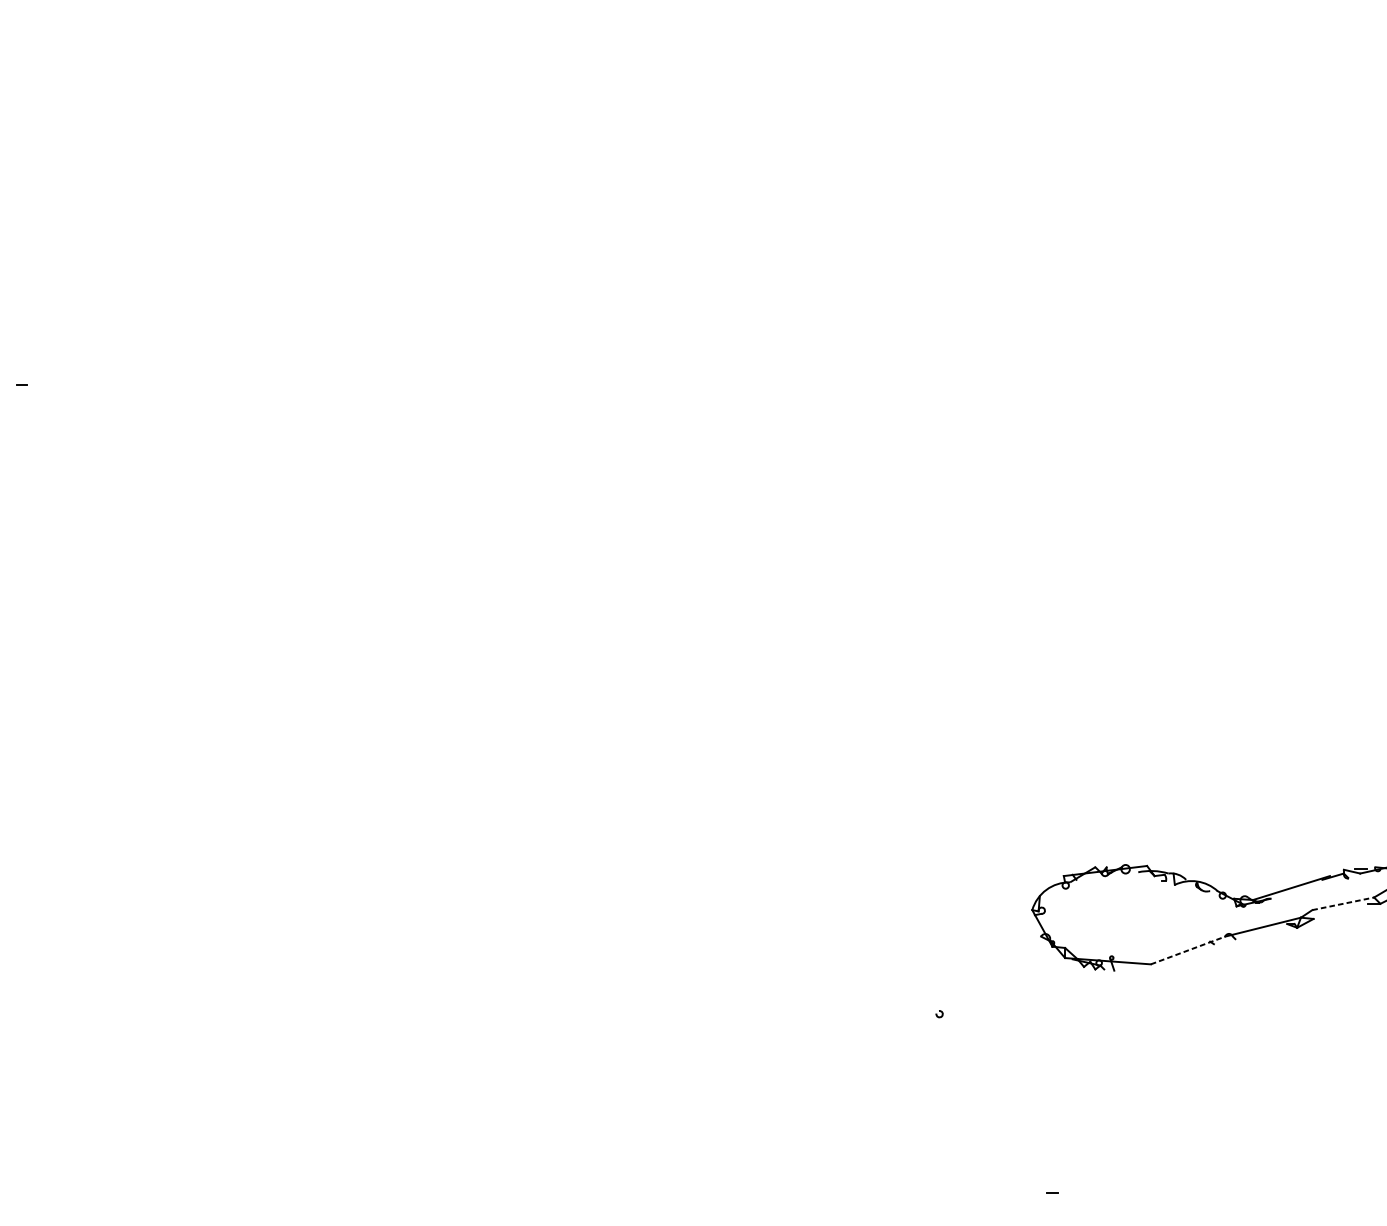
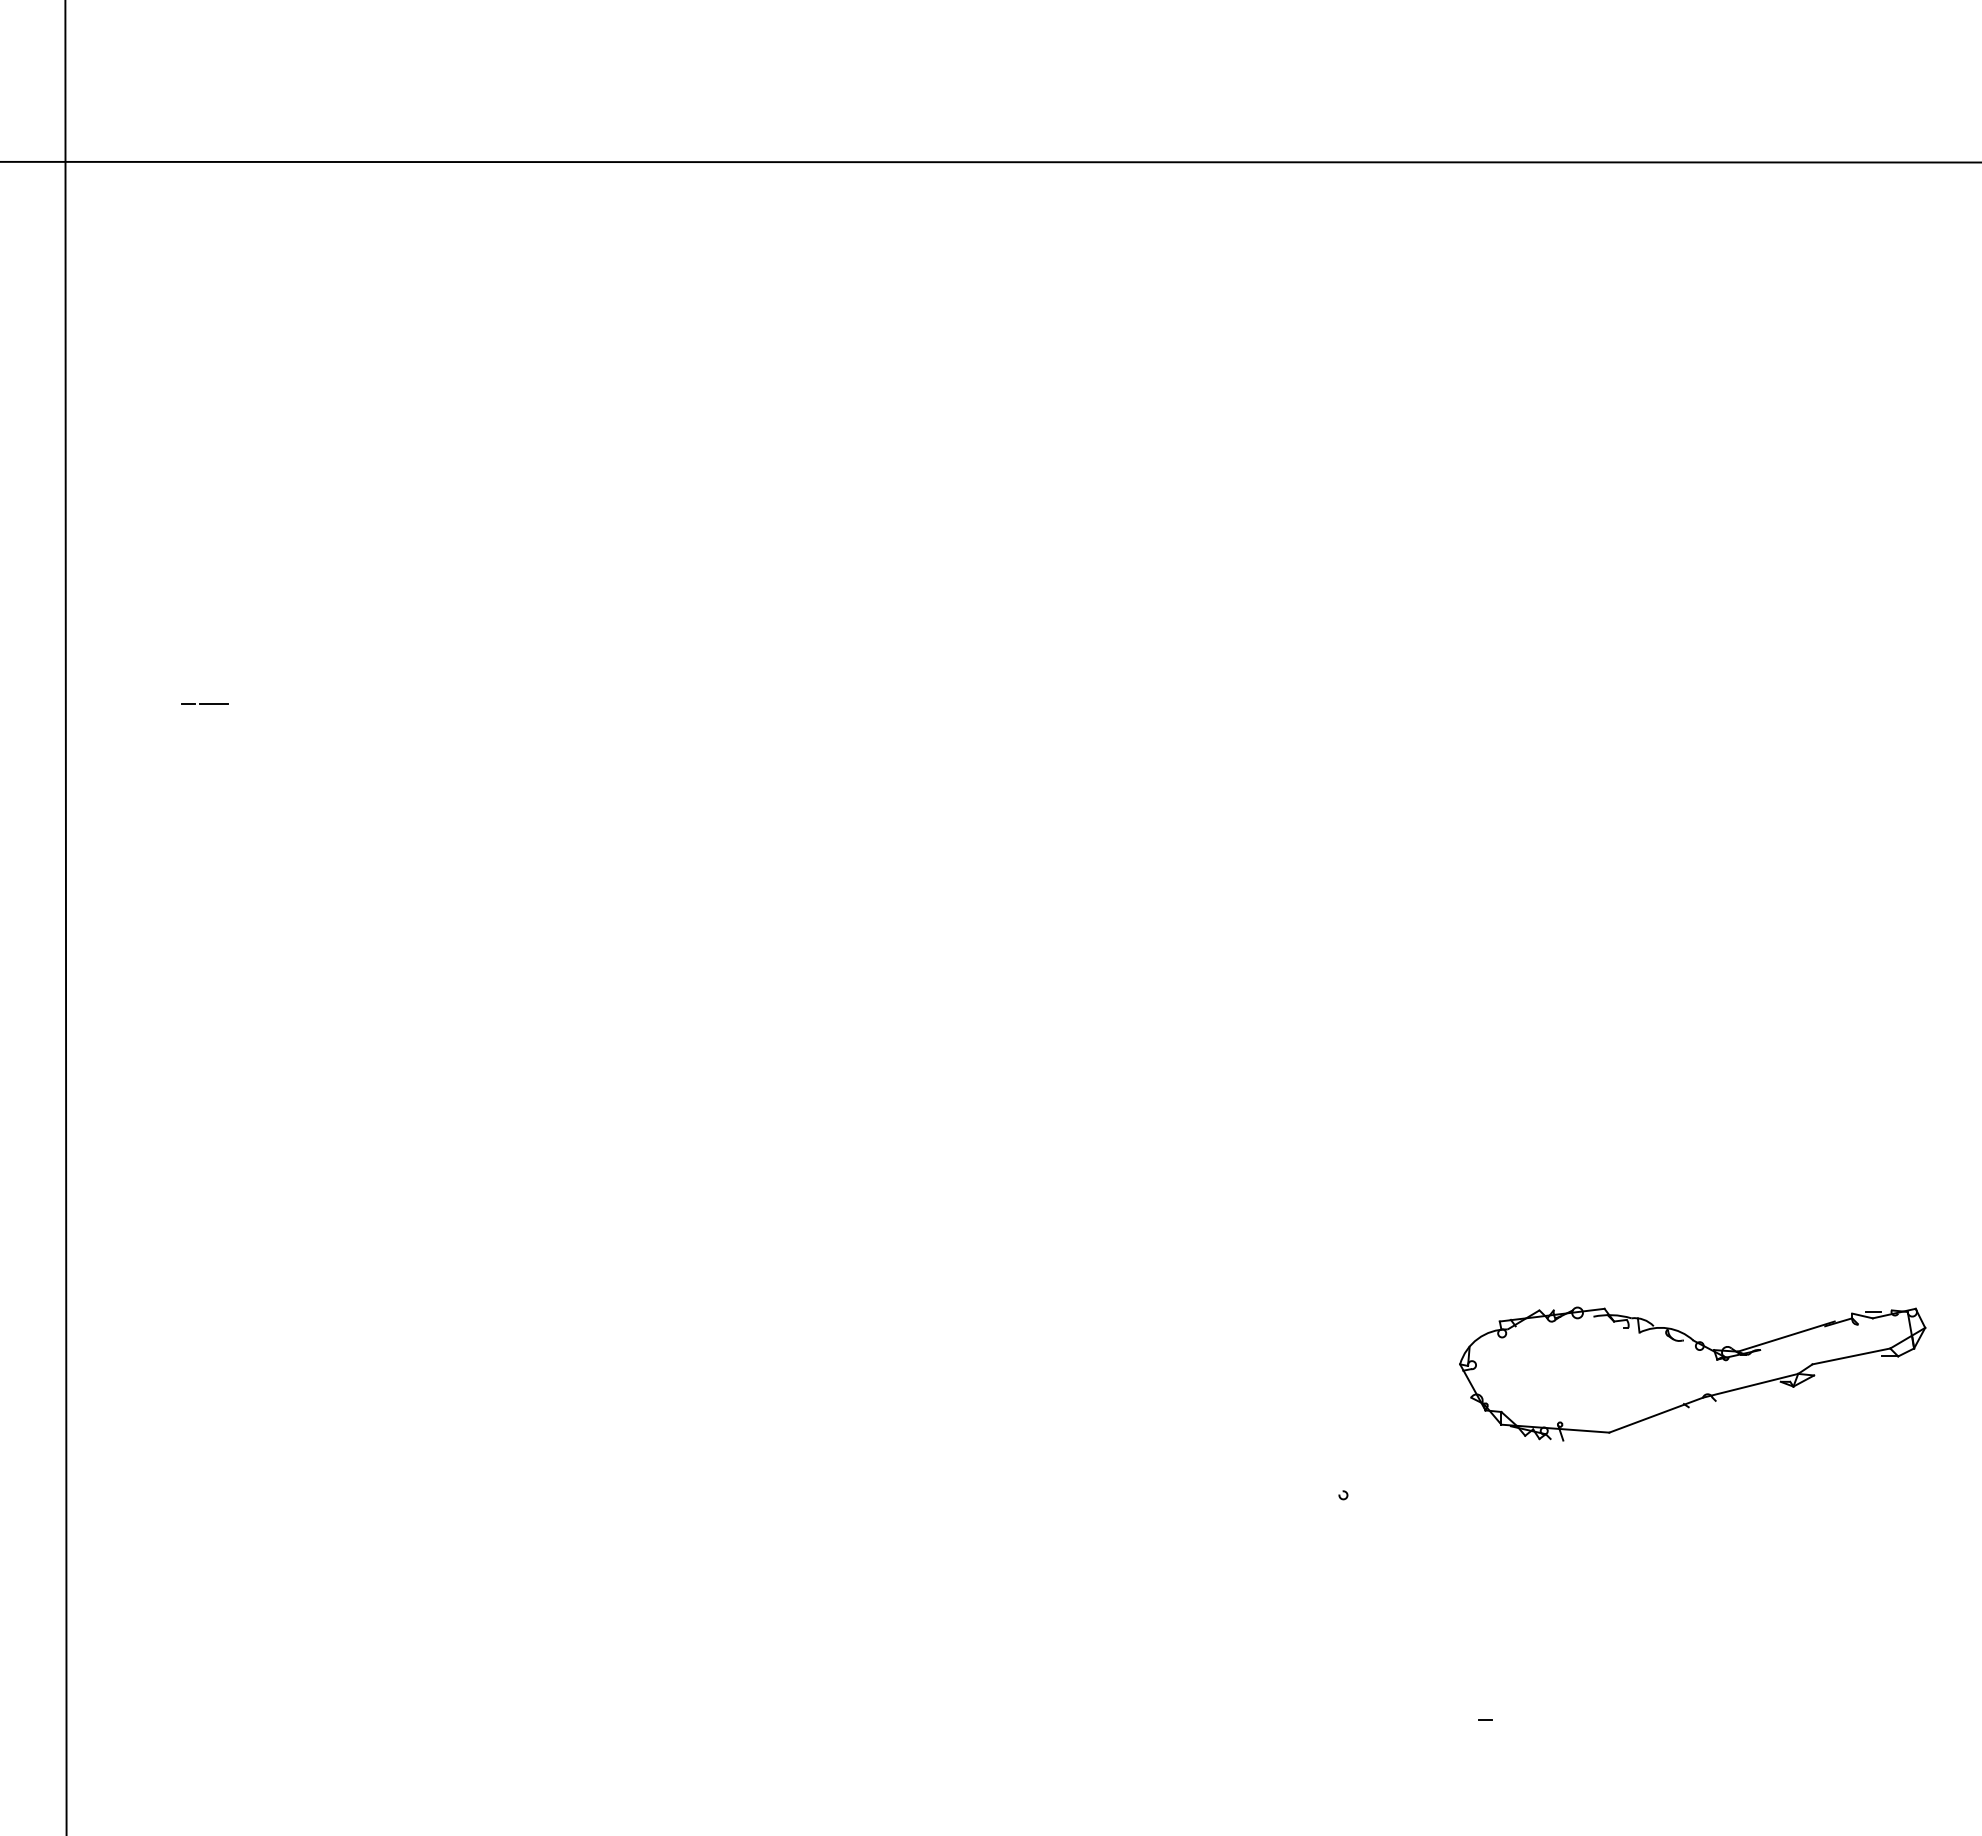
line: (41, 385) -> (213, 704), added
line: (1343, 903) -> (1851, 1356), dashed -> solid
line: (1188, 950) -> (1656, 1415), dashed -> solid

